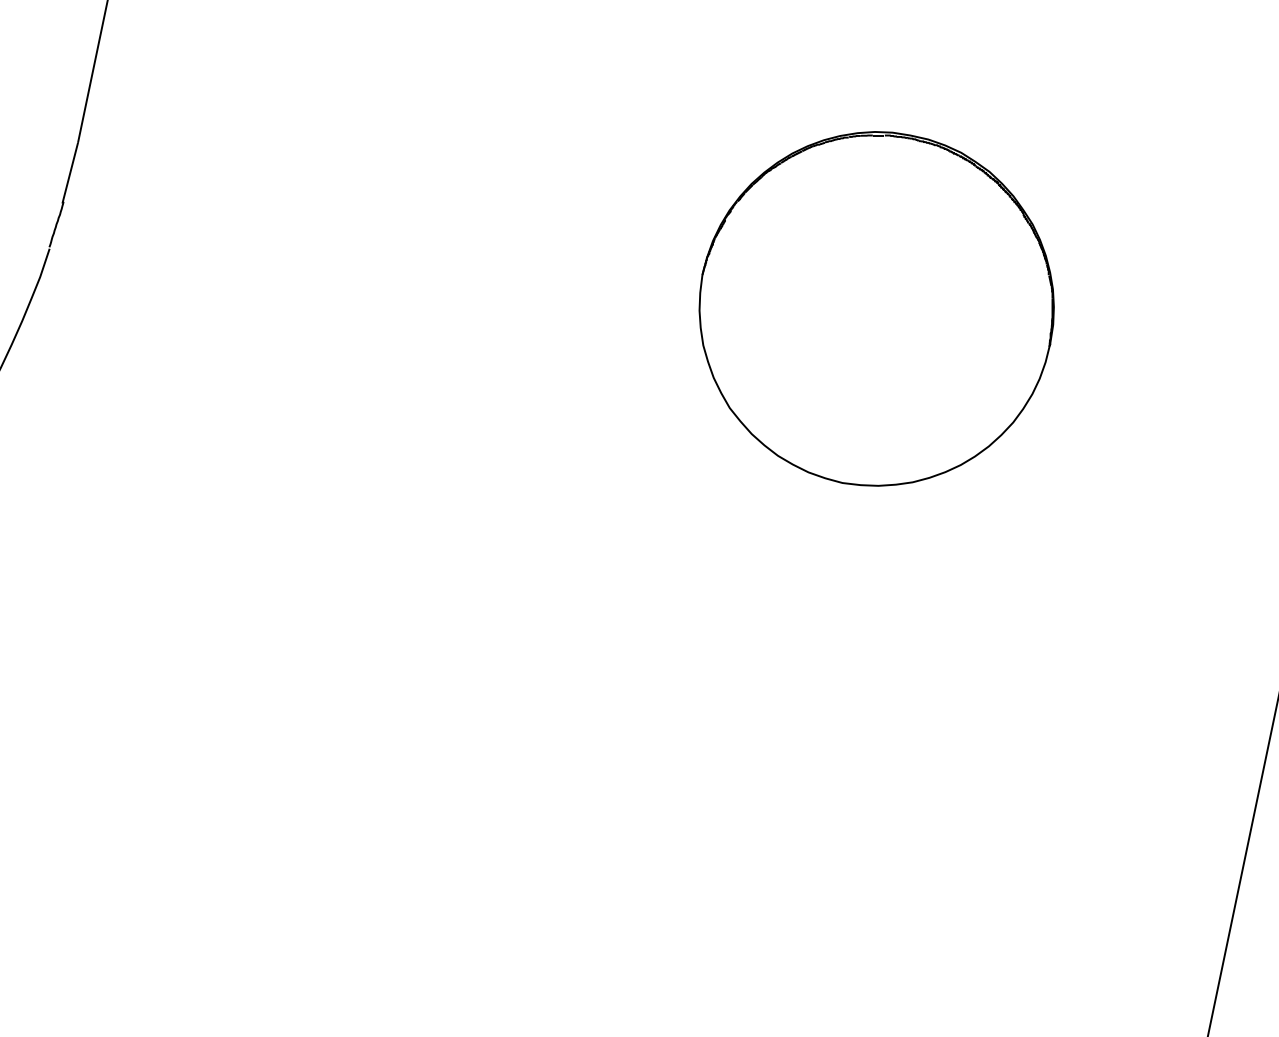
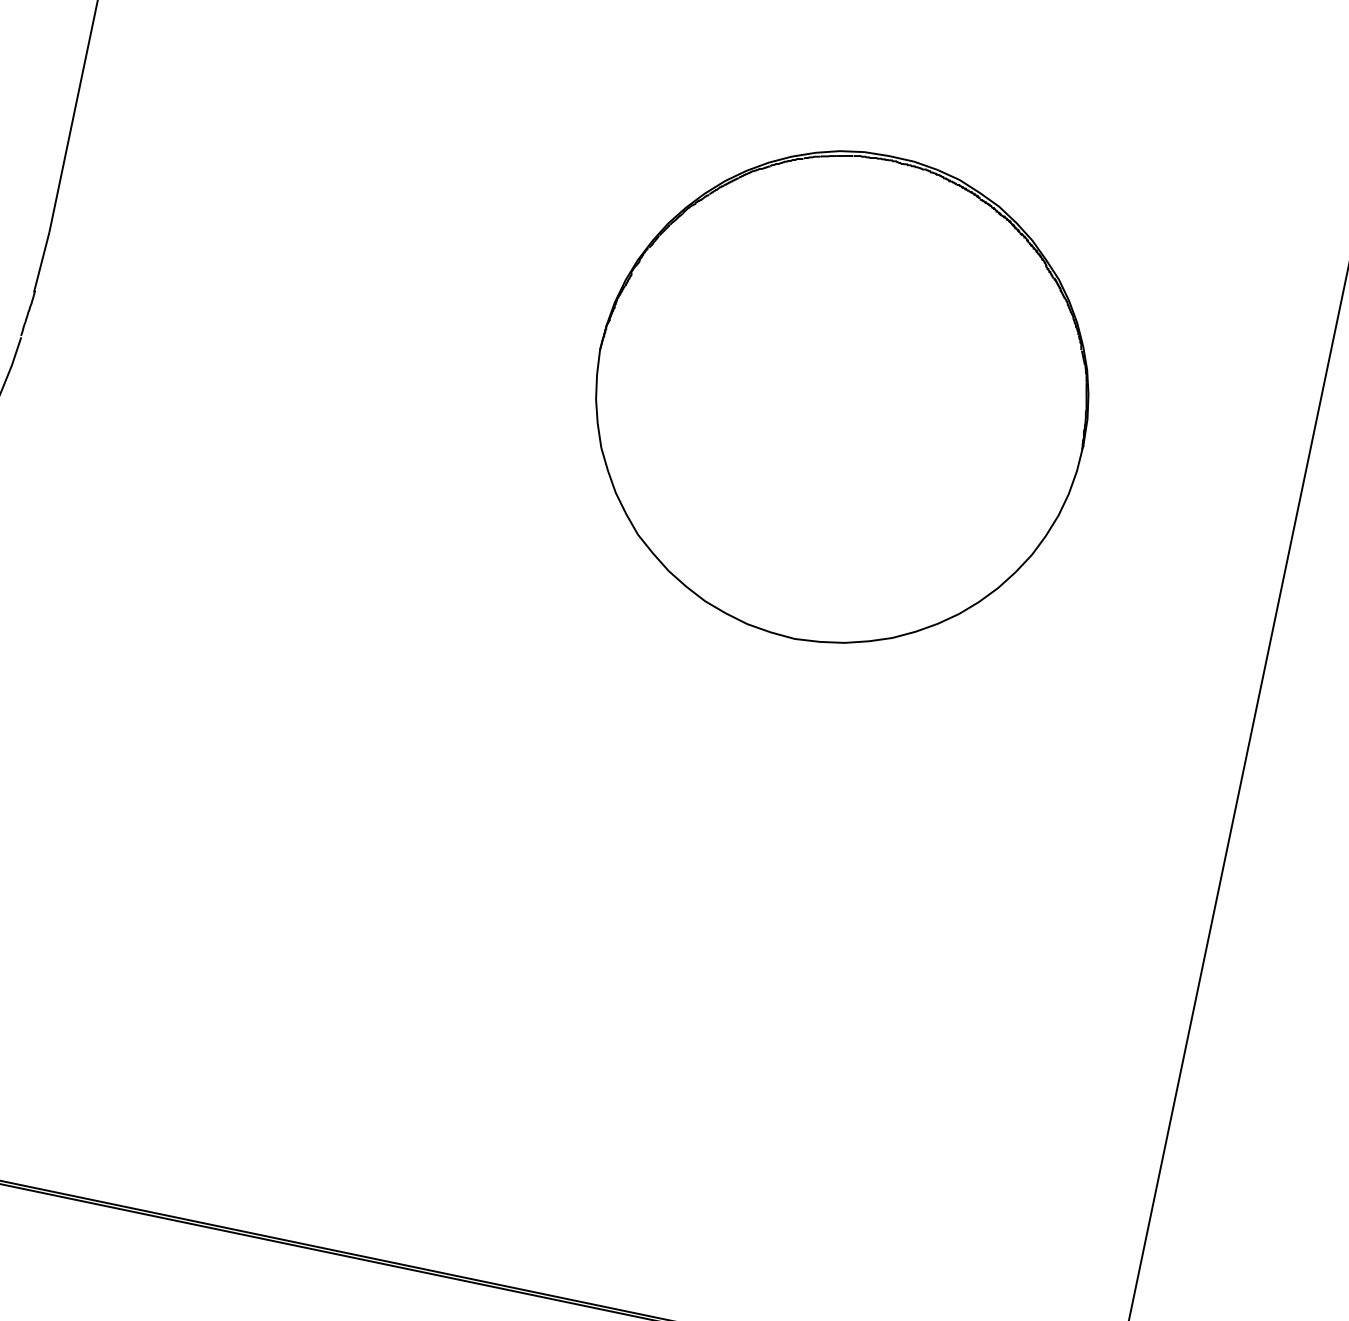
part: (876, 308) -> (841, 396), size x1.4

